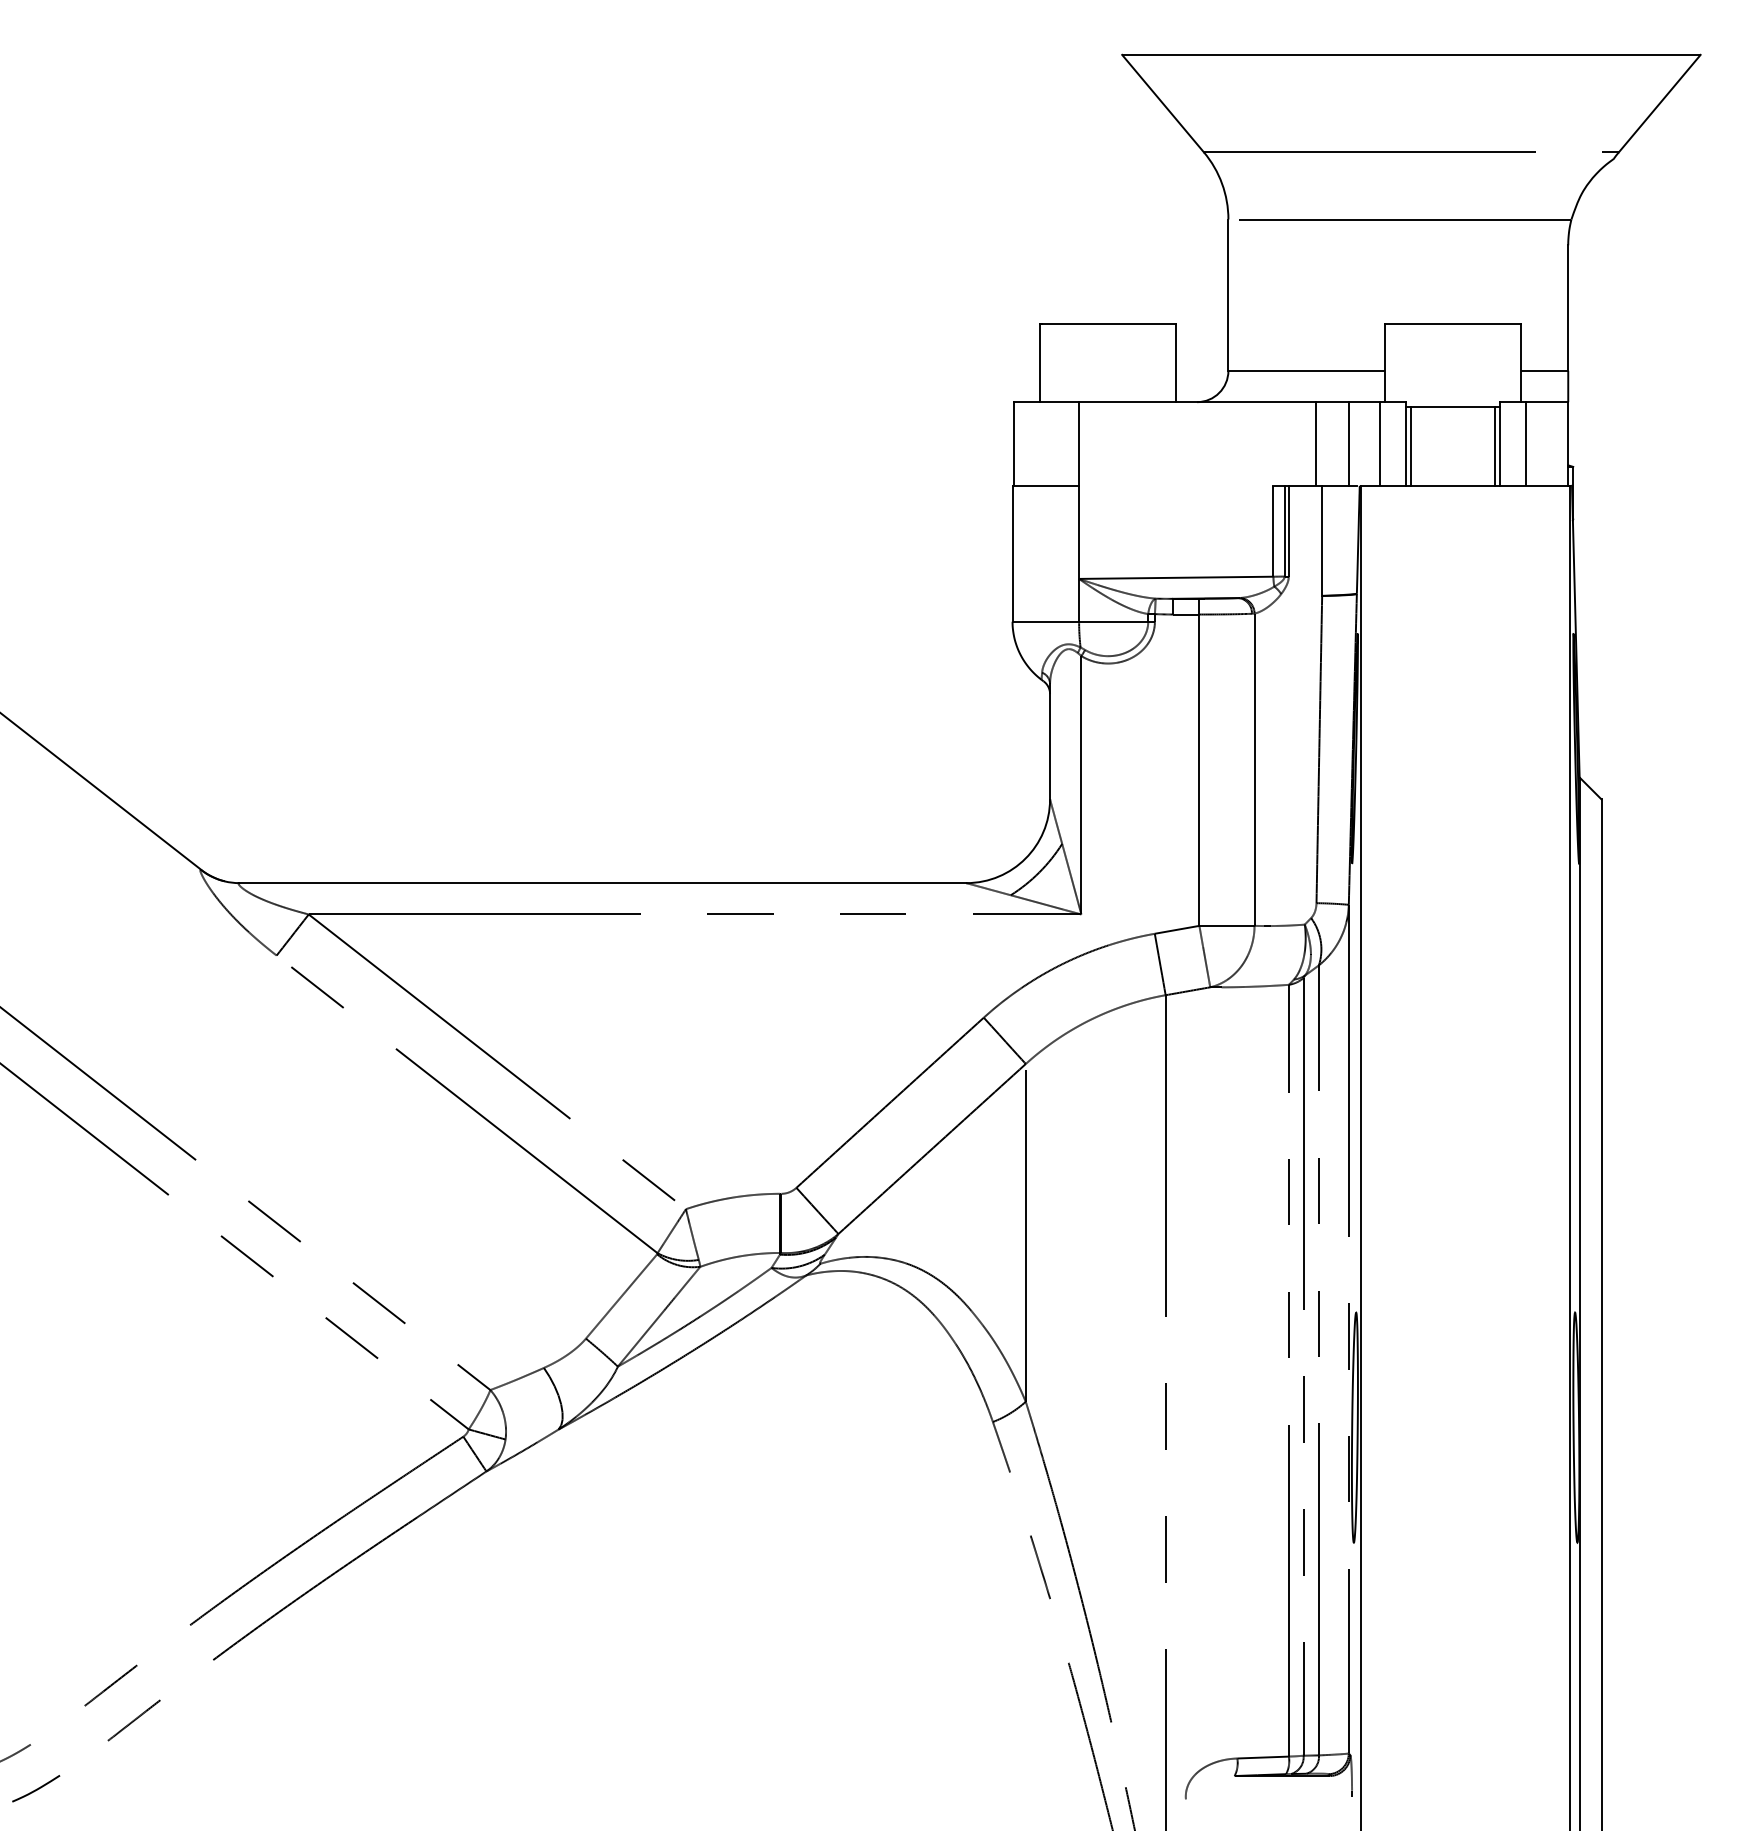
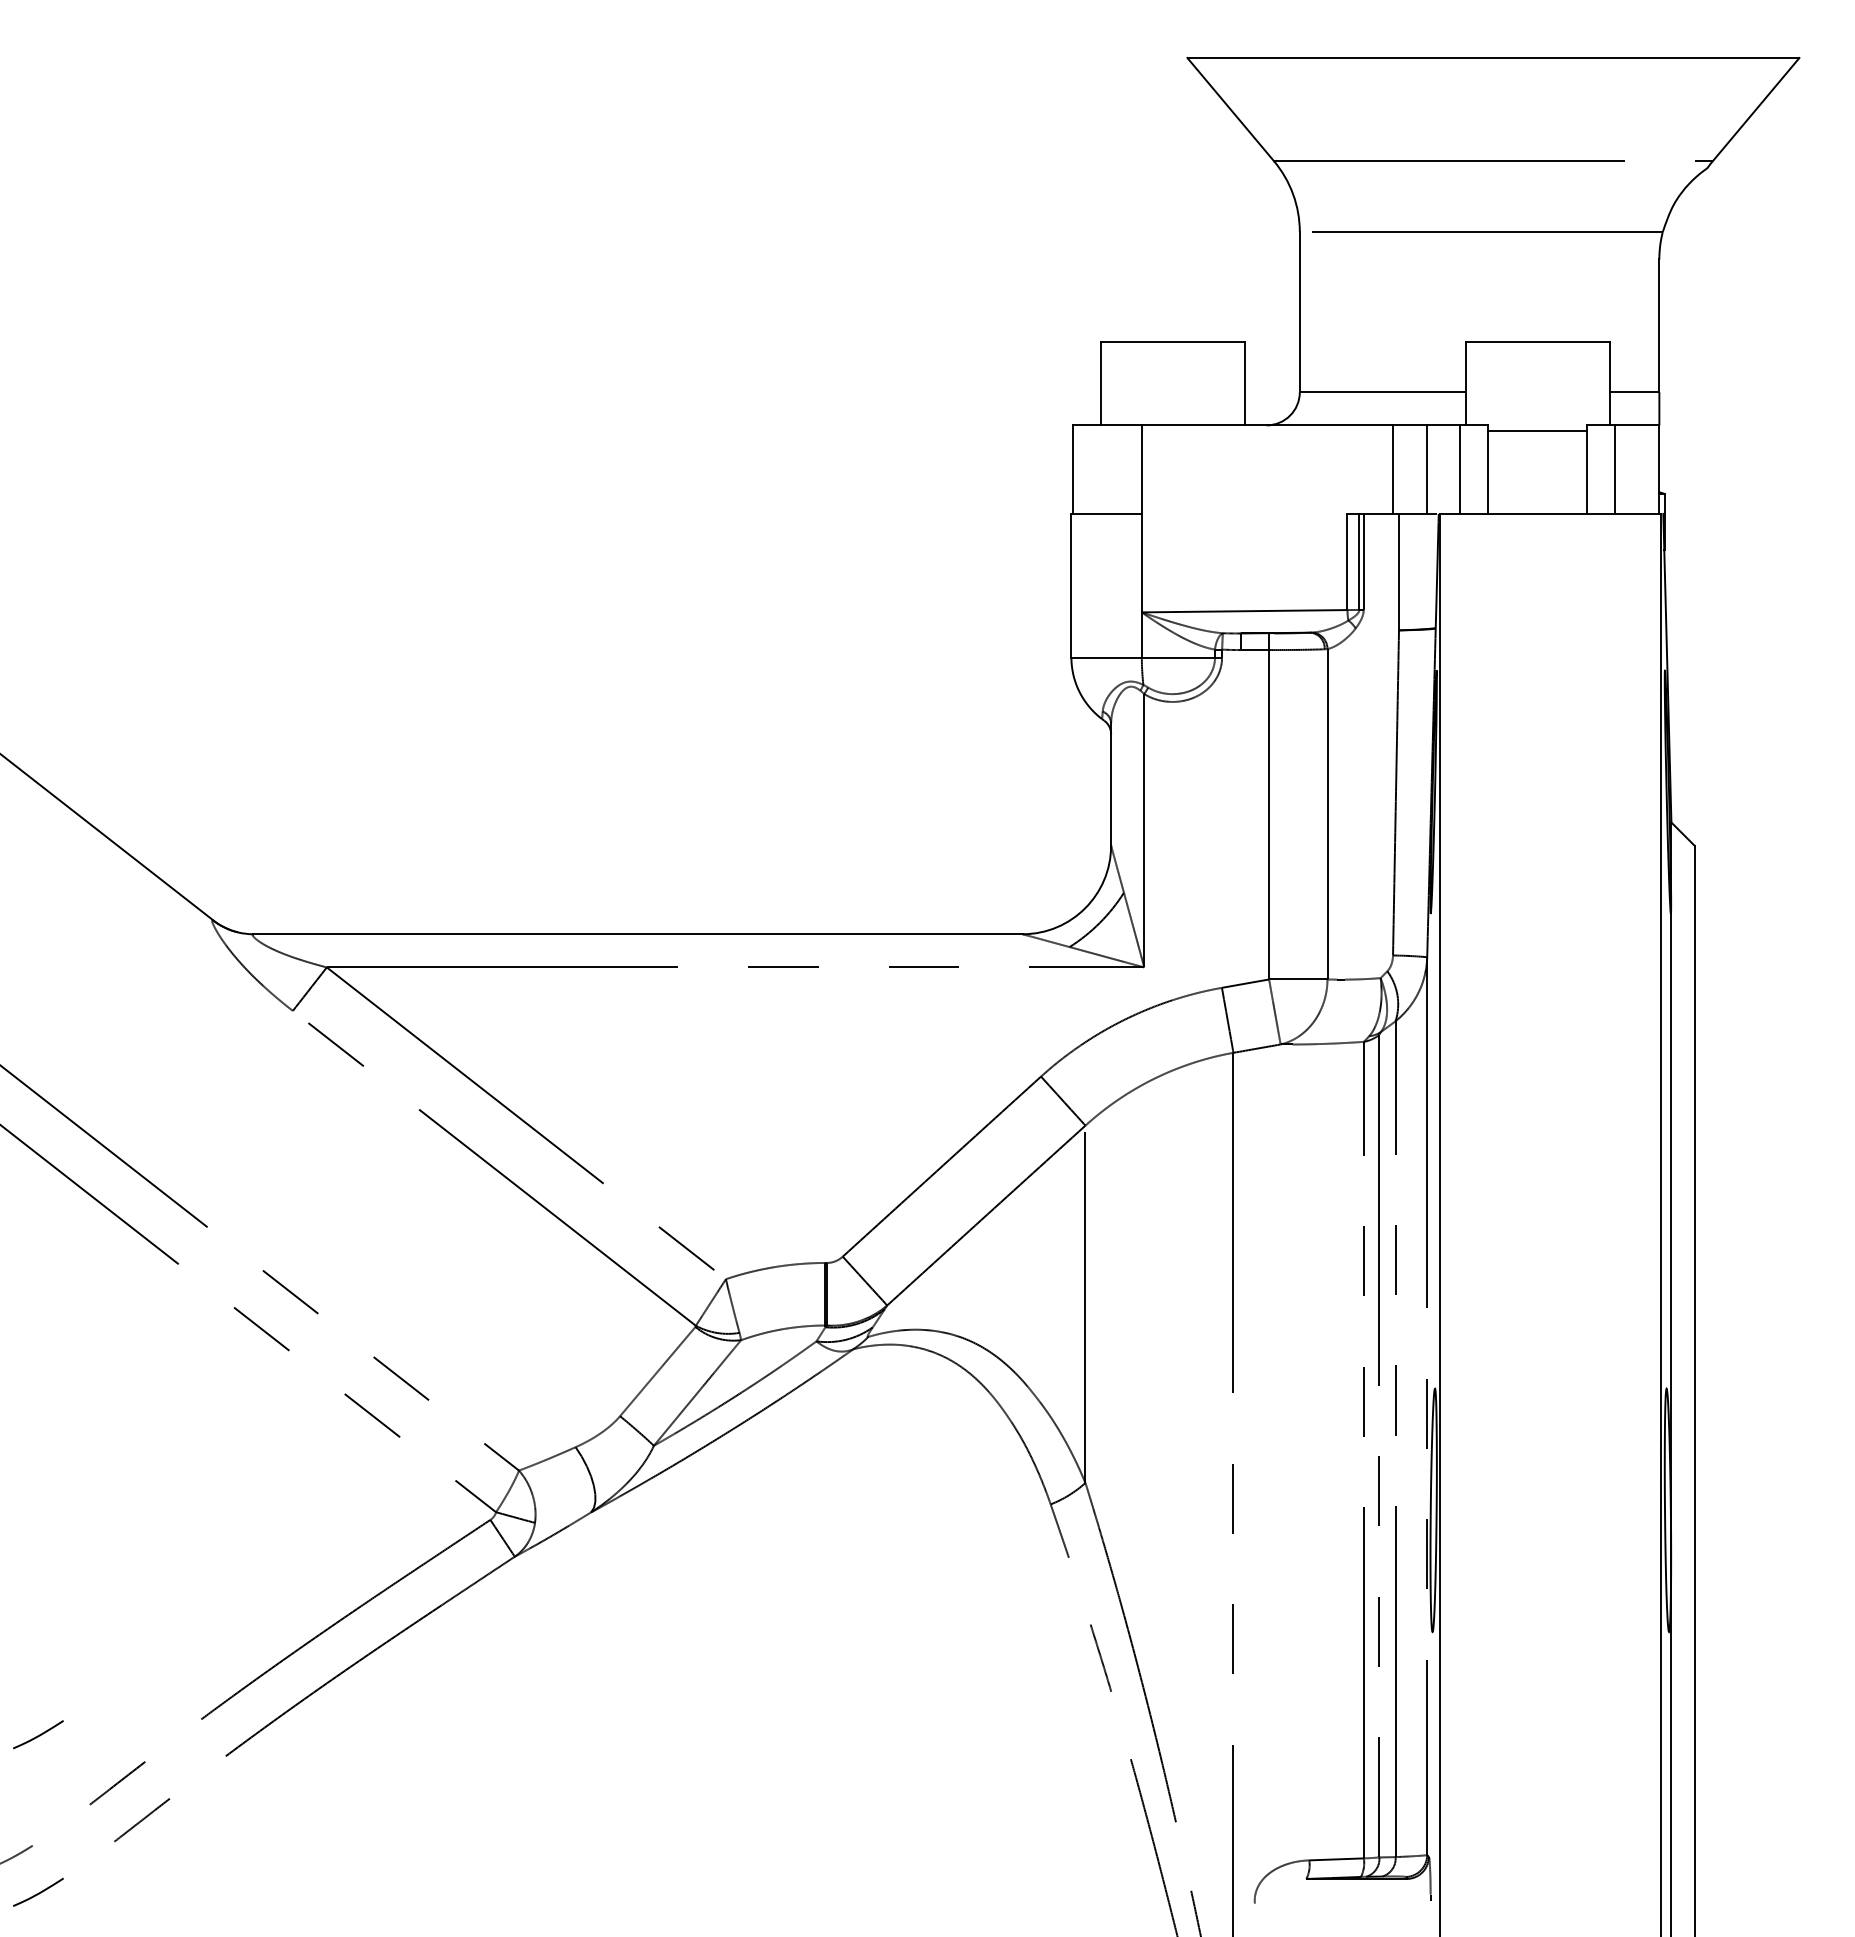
line: (1411, 446) -> (1493, 472), removed
line: (1495, 446) -> (1582, 472), removed
curve: (36, 1639) -> (38, 1734), added

